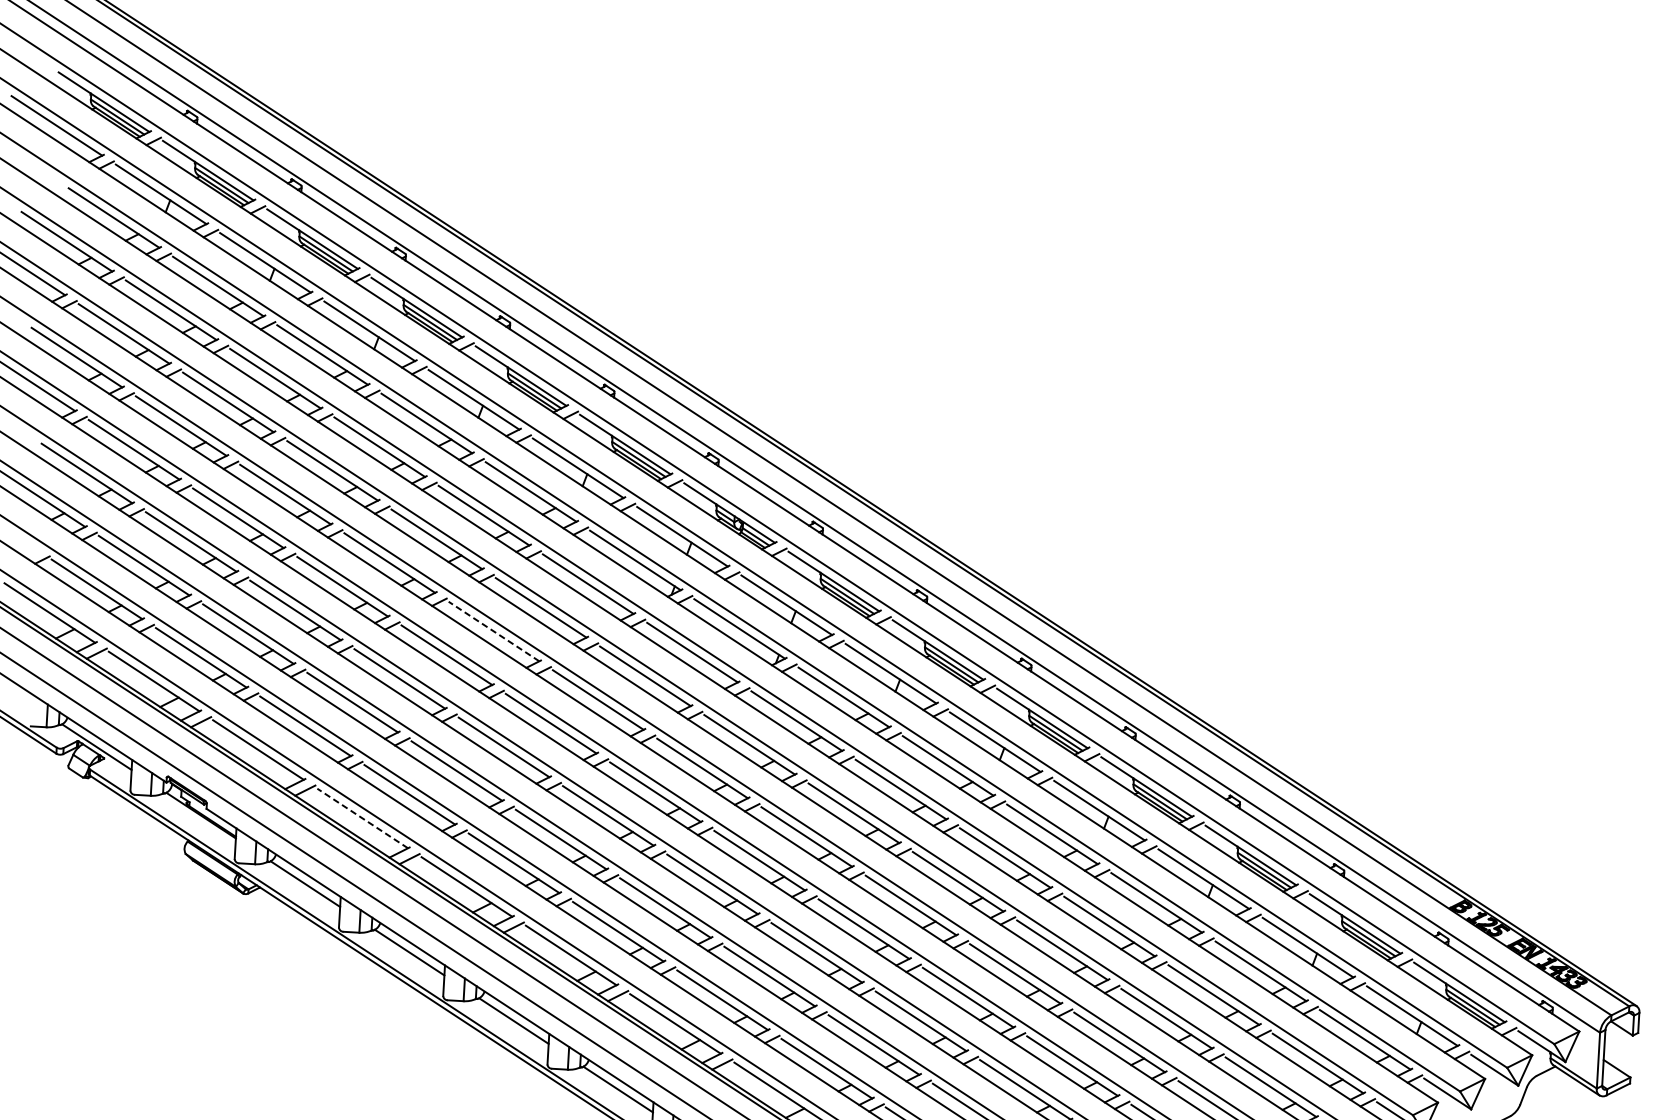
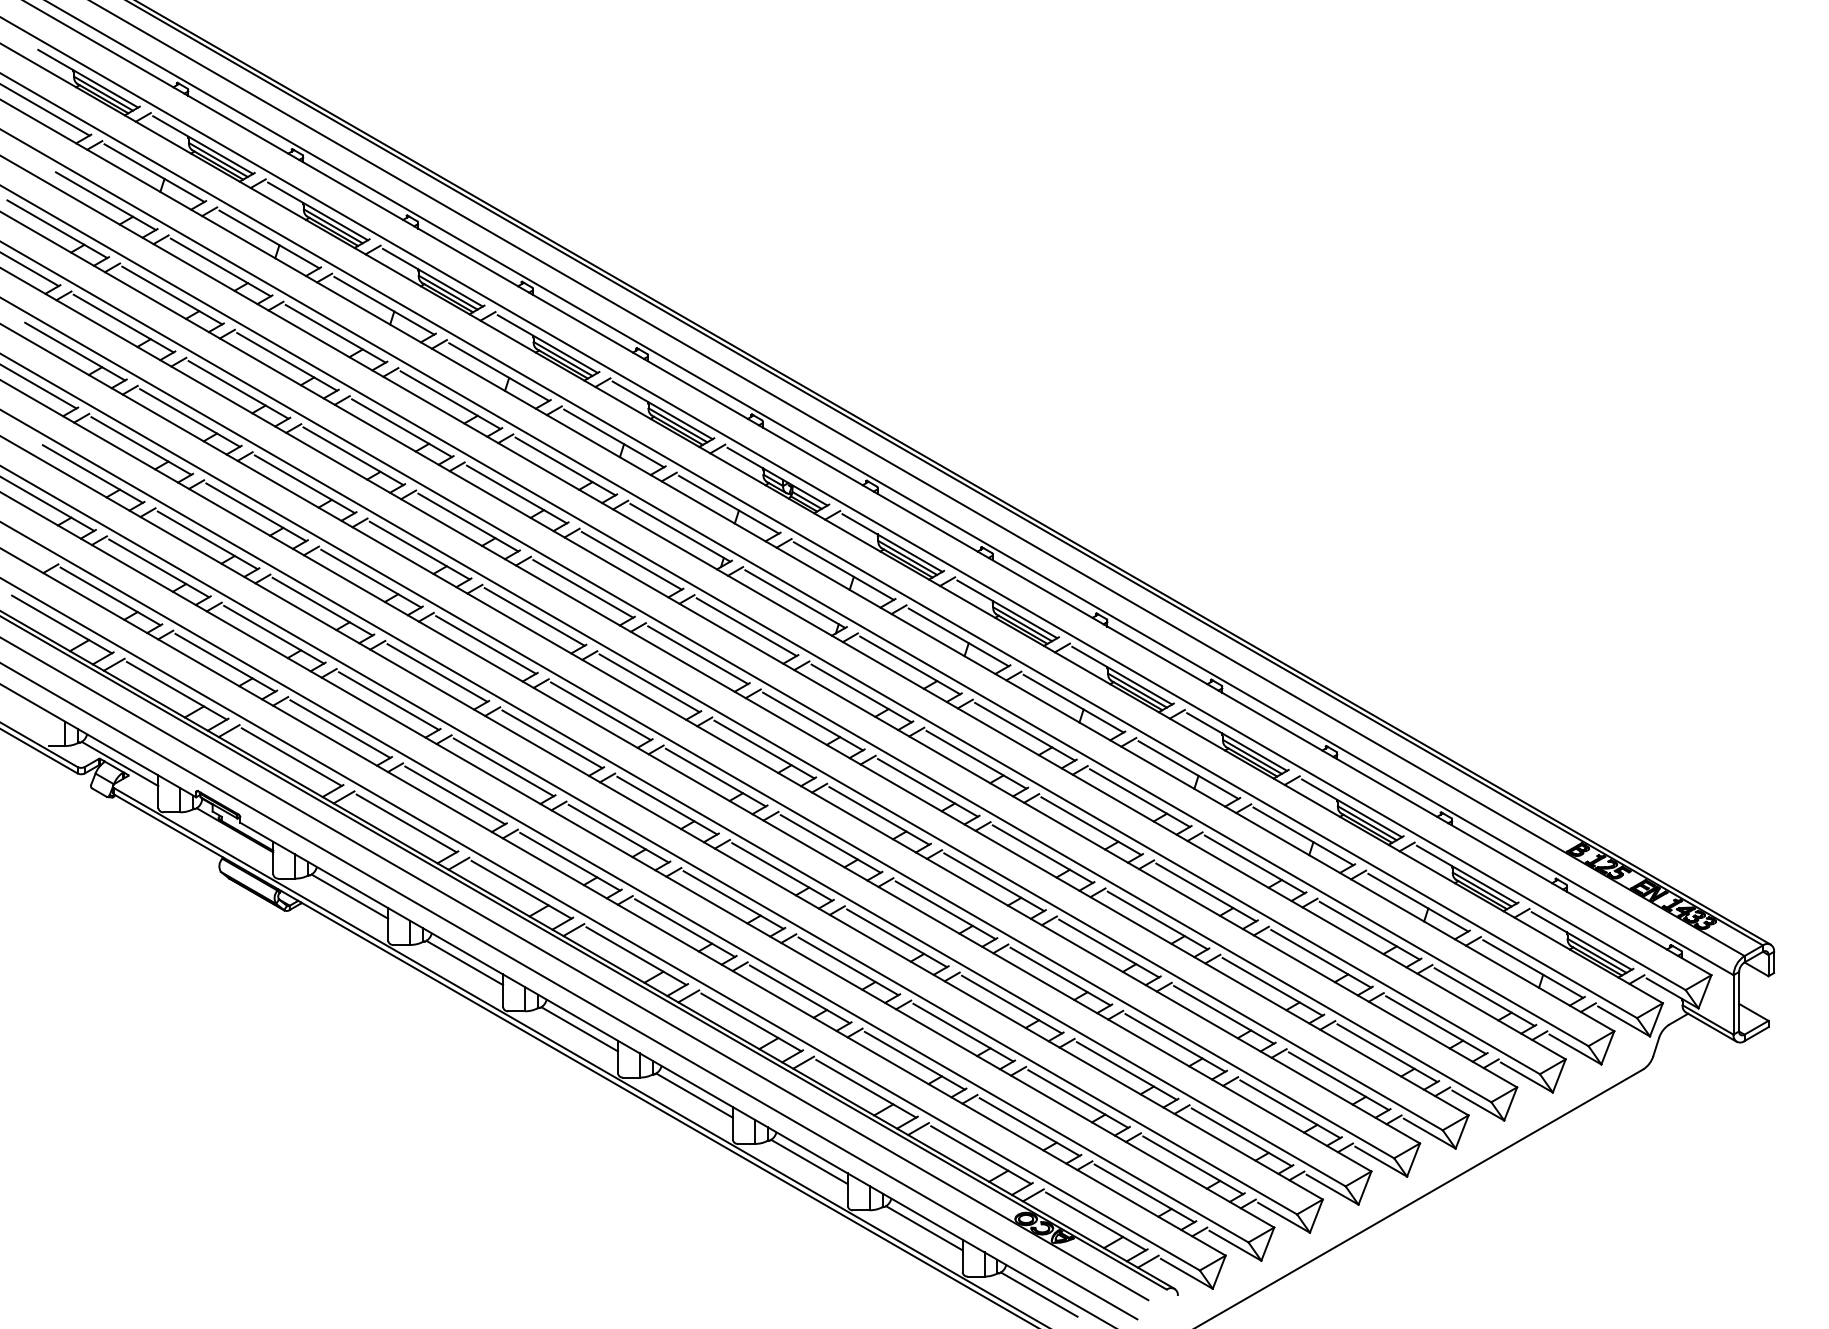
line: (493, 631) -> (534, 616), dashed -> solid
line: (362, 818) -> (406, 823), dashed -> solid

